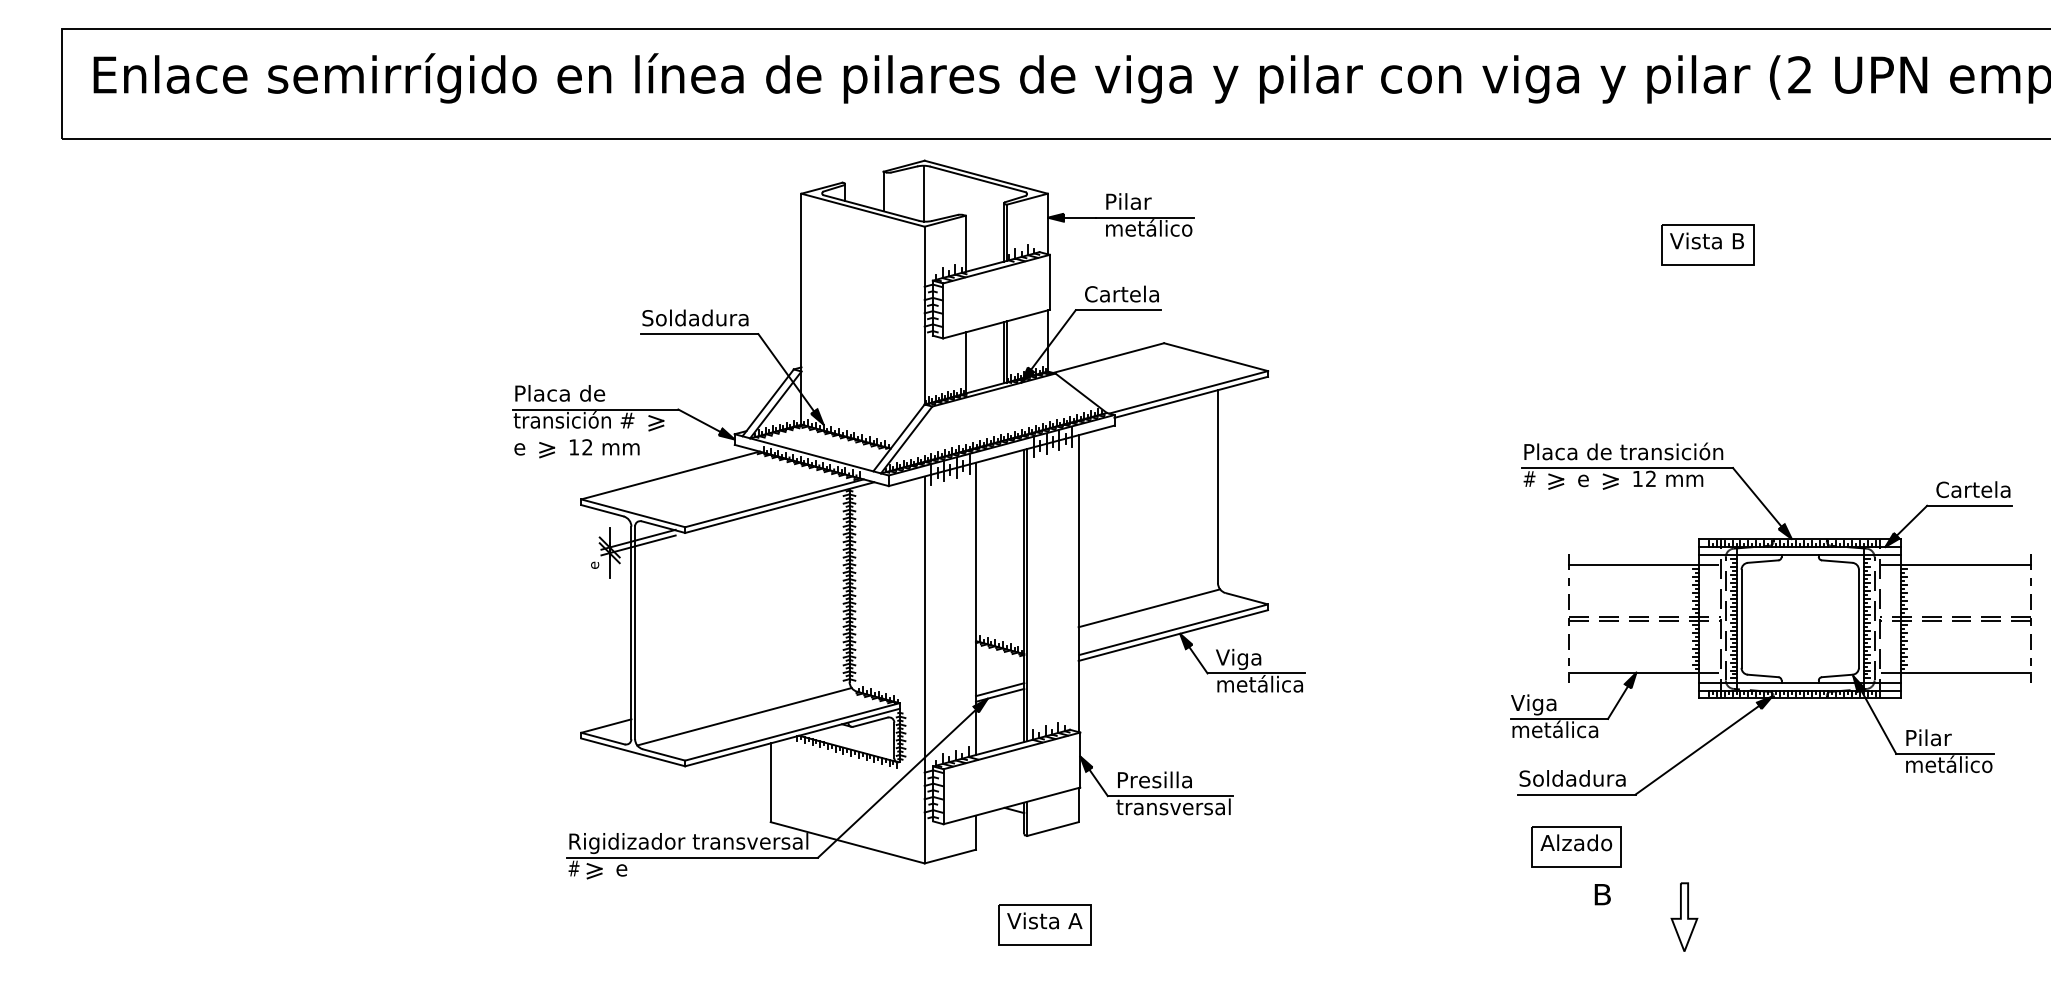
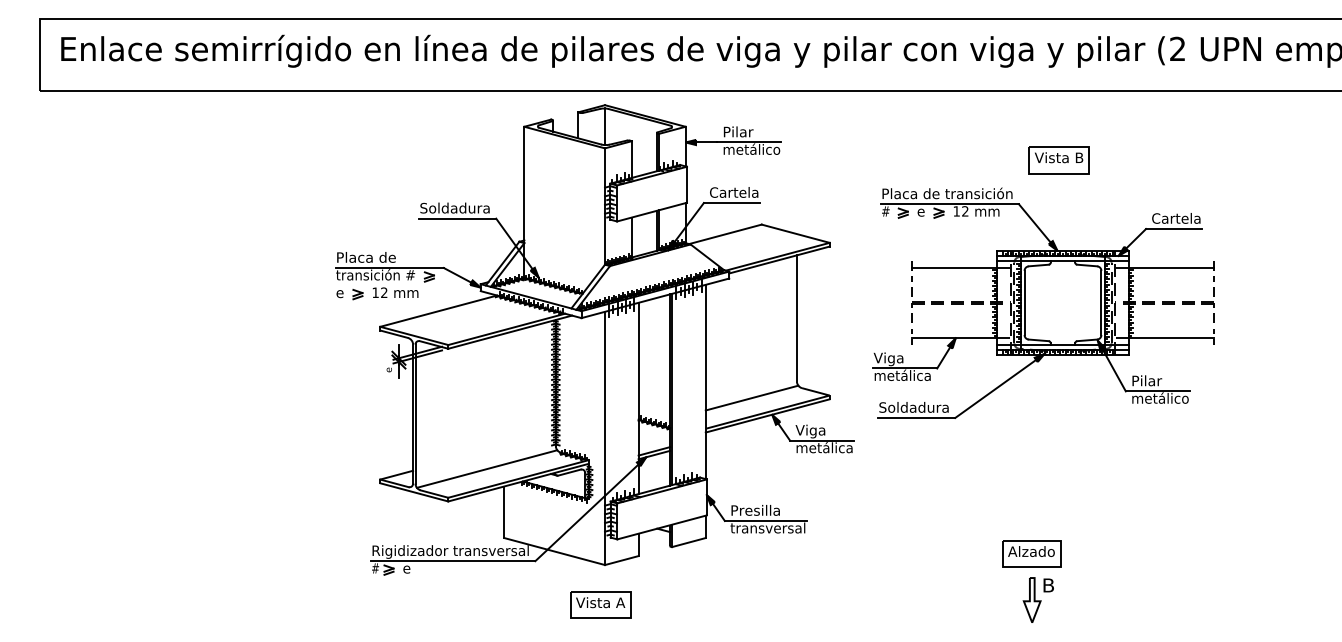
part: (1706, 245) -> (1058, 160), moved
part: (1770, 618) -> (1043, 302), moved
part: (1683, 916) -> (1031, 599), moved
part: (1044, 923) -> (600, 604), moved

